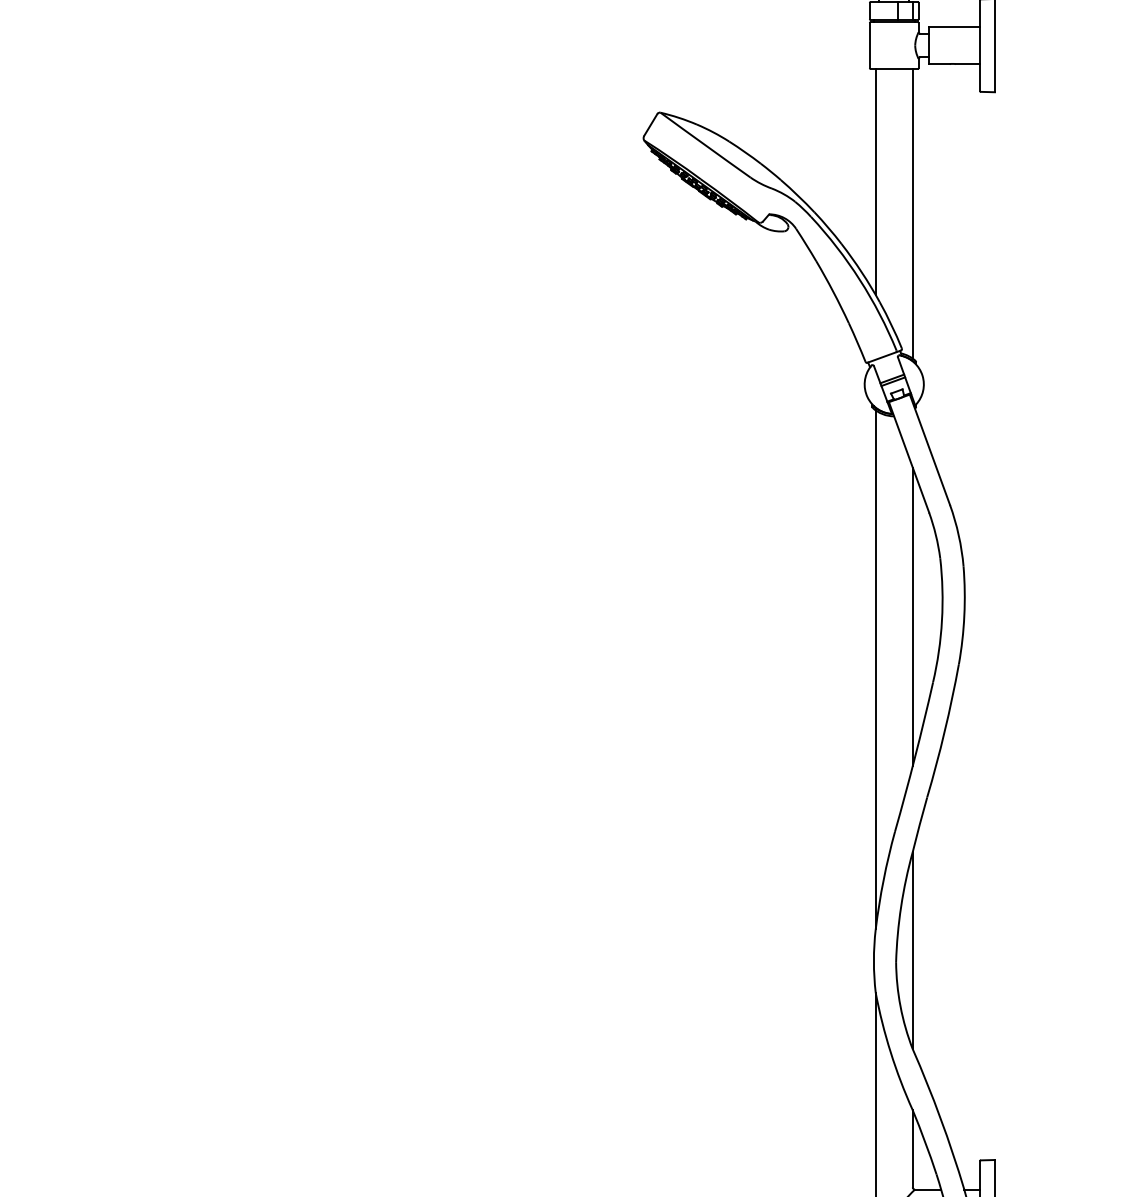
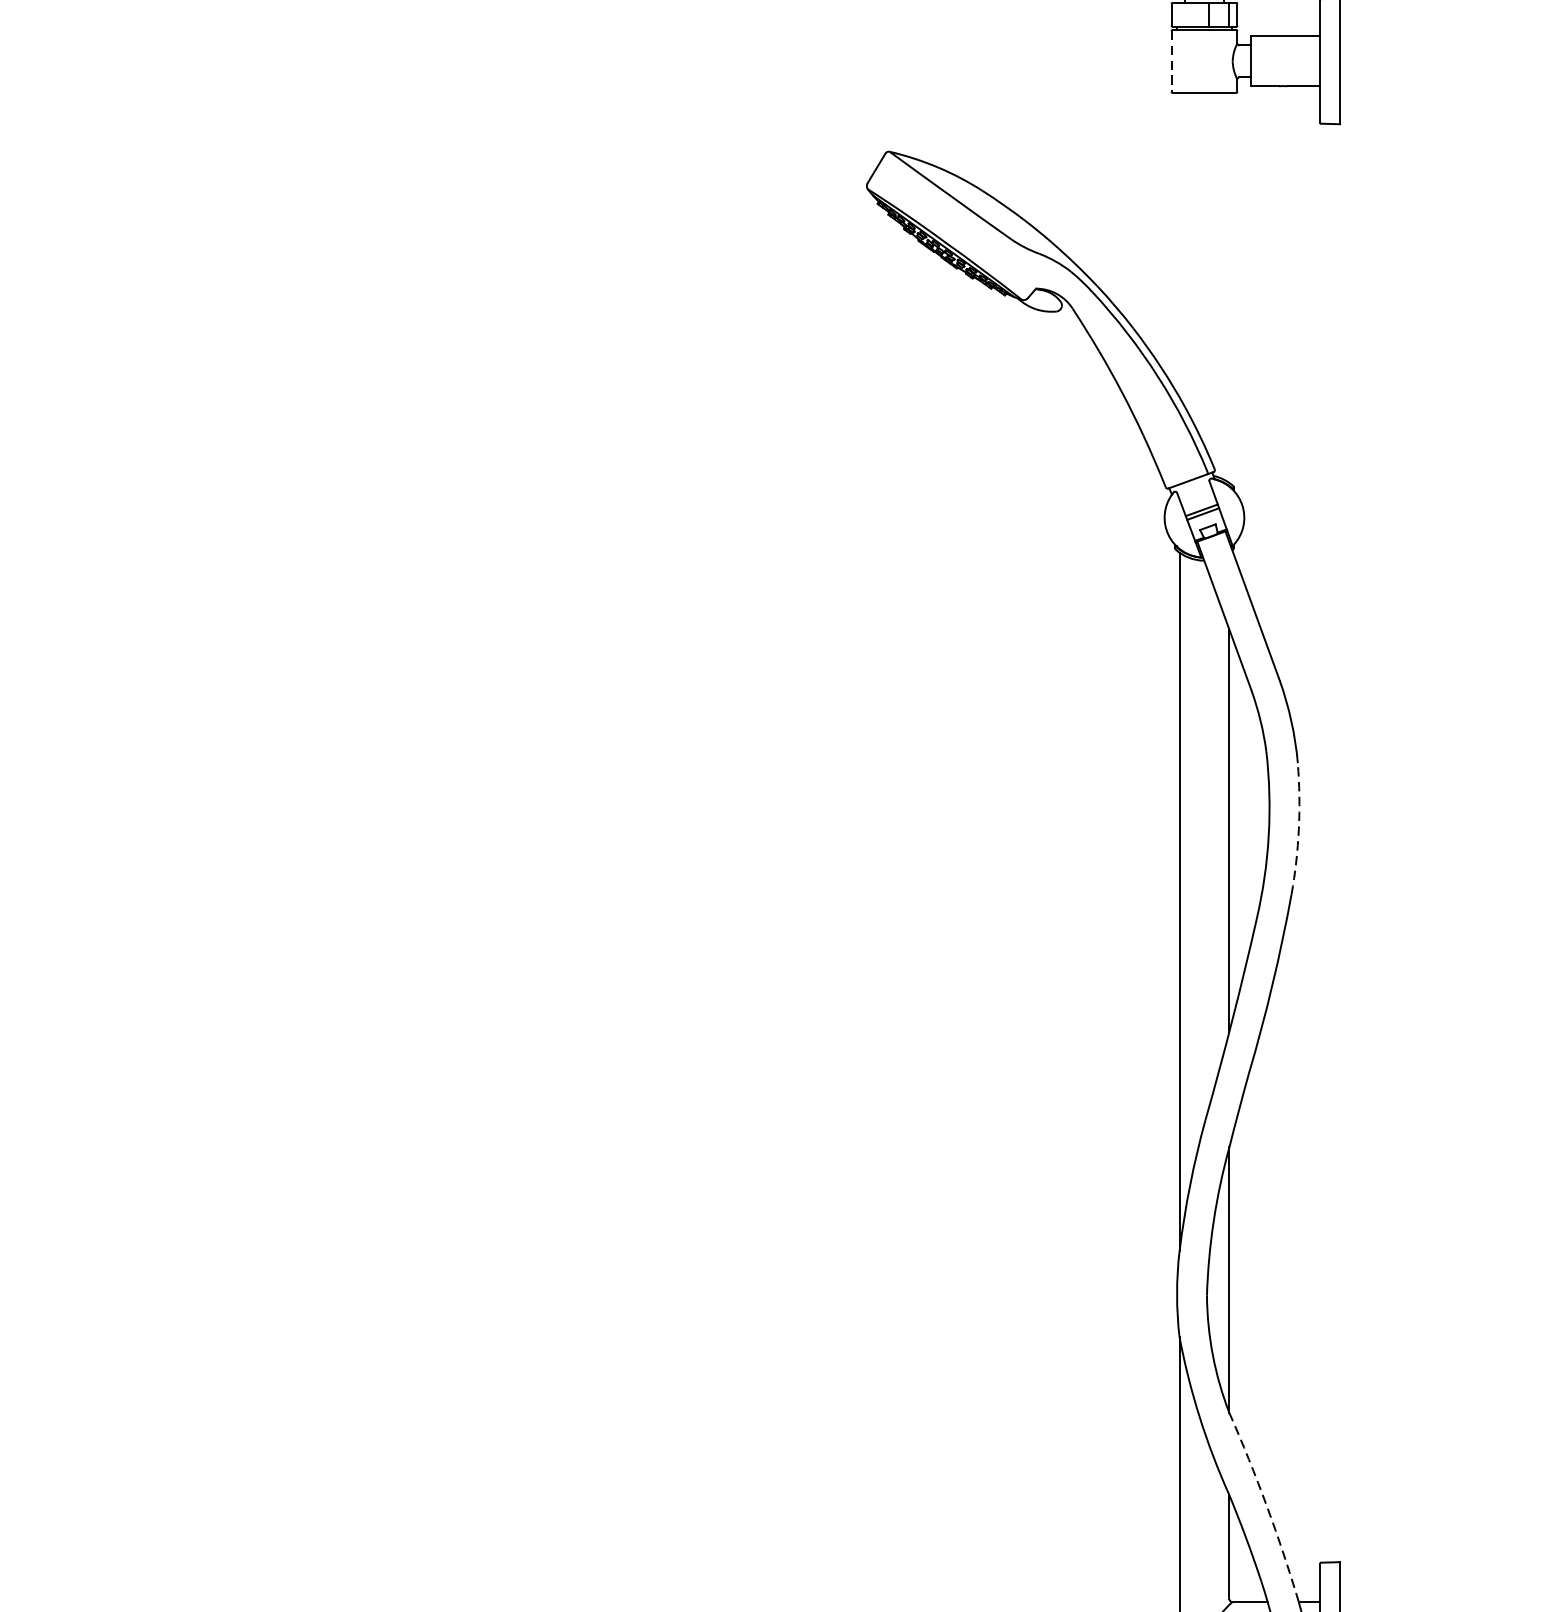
line: (869, 45) -> (1171, 61), solid -> dashed
line: (875, 181) -> (1179, 244), removed
line: (912, 213) -> (1229, 287), removed
arc: (964, 615) -> (1299, 828), solid -> dashed
arc: (940, 1118) -> (1266, 1506), solid -> dashed

